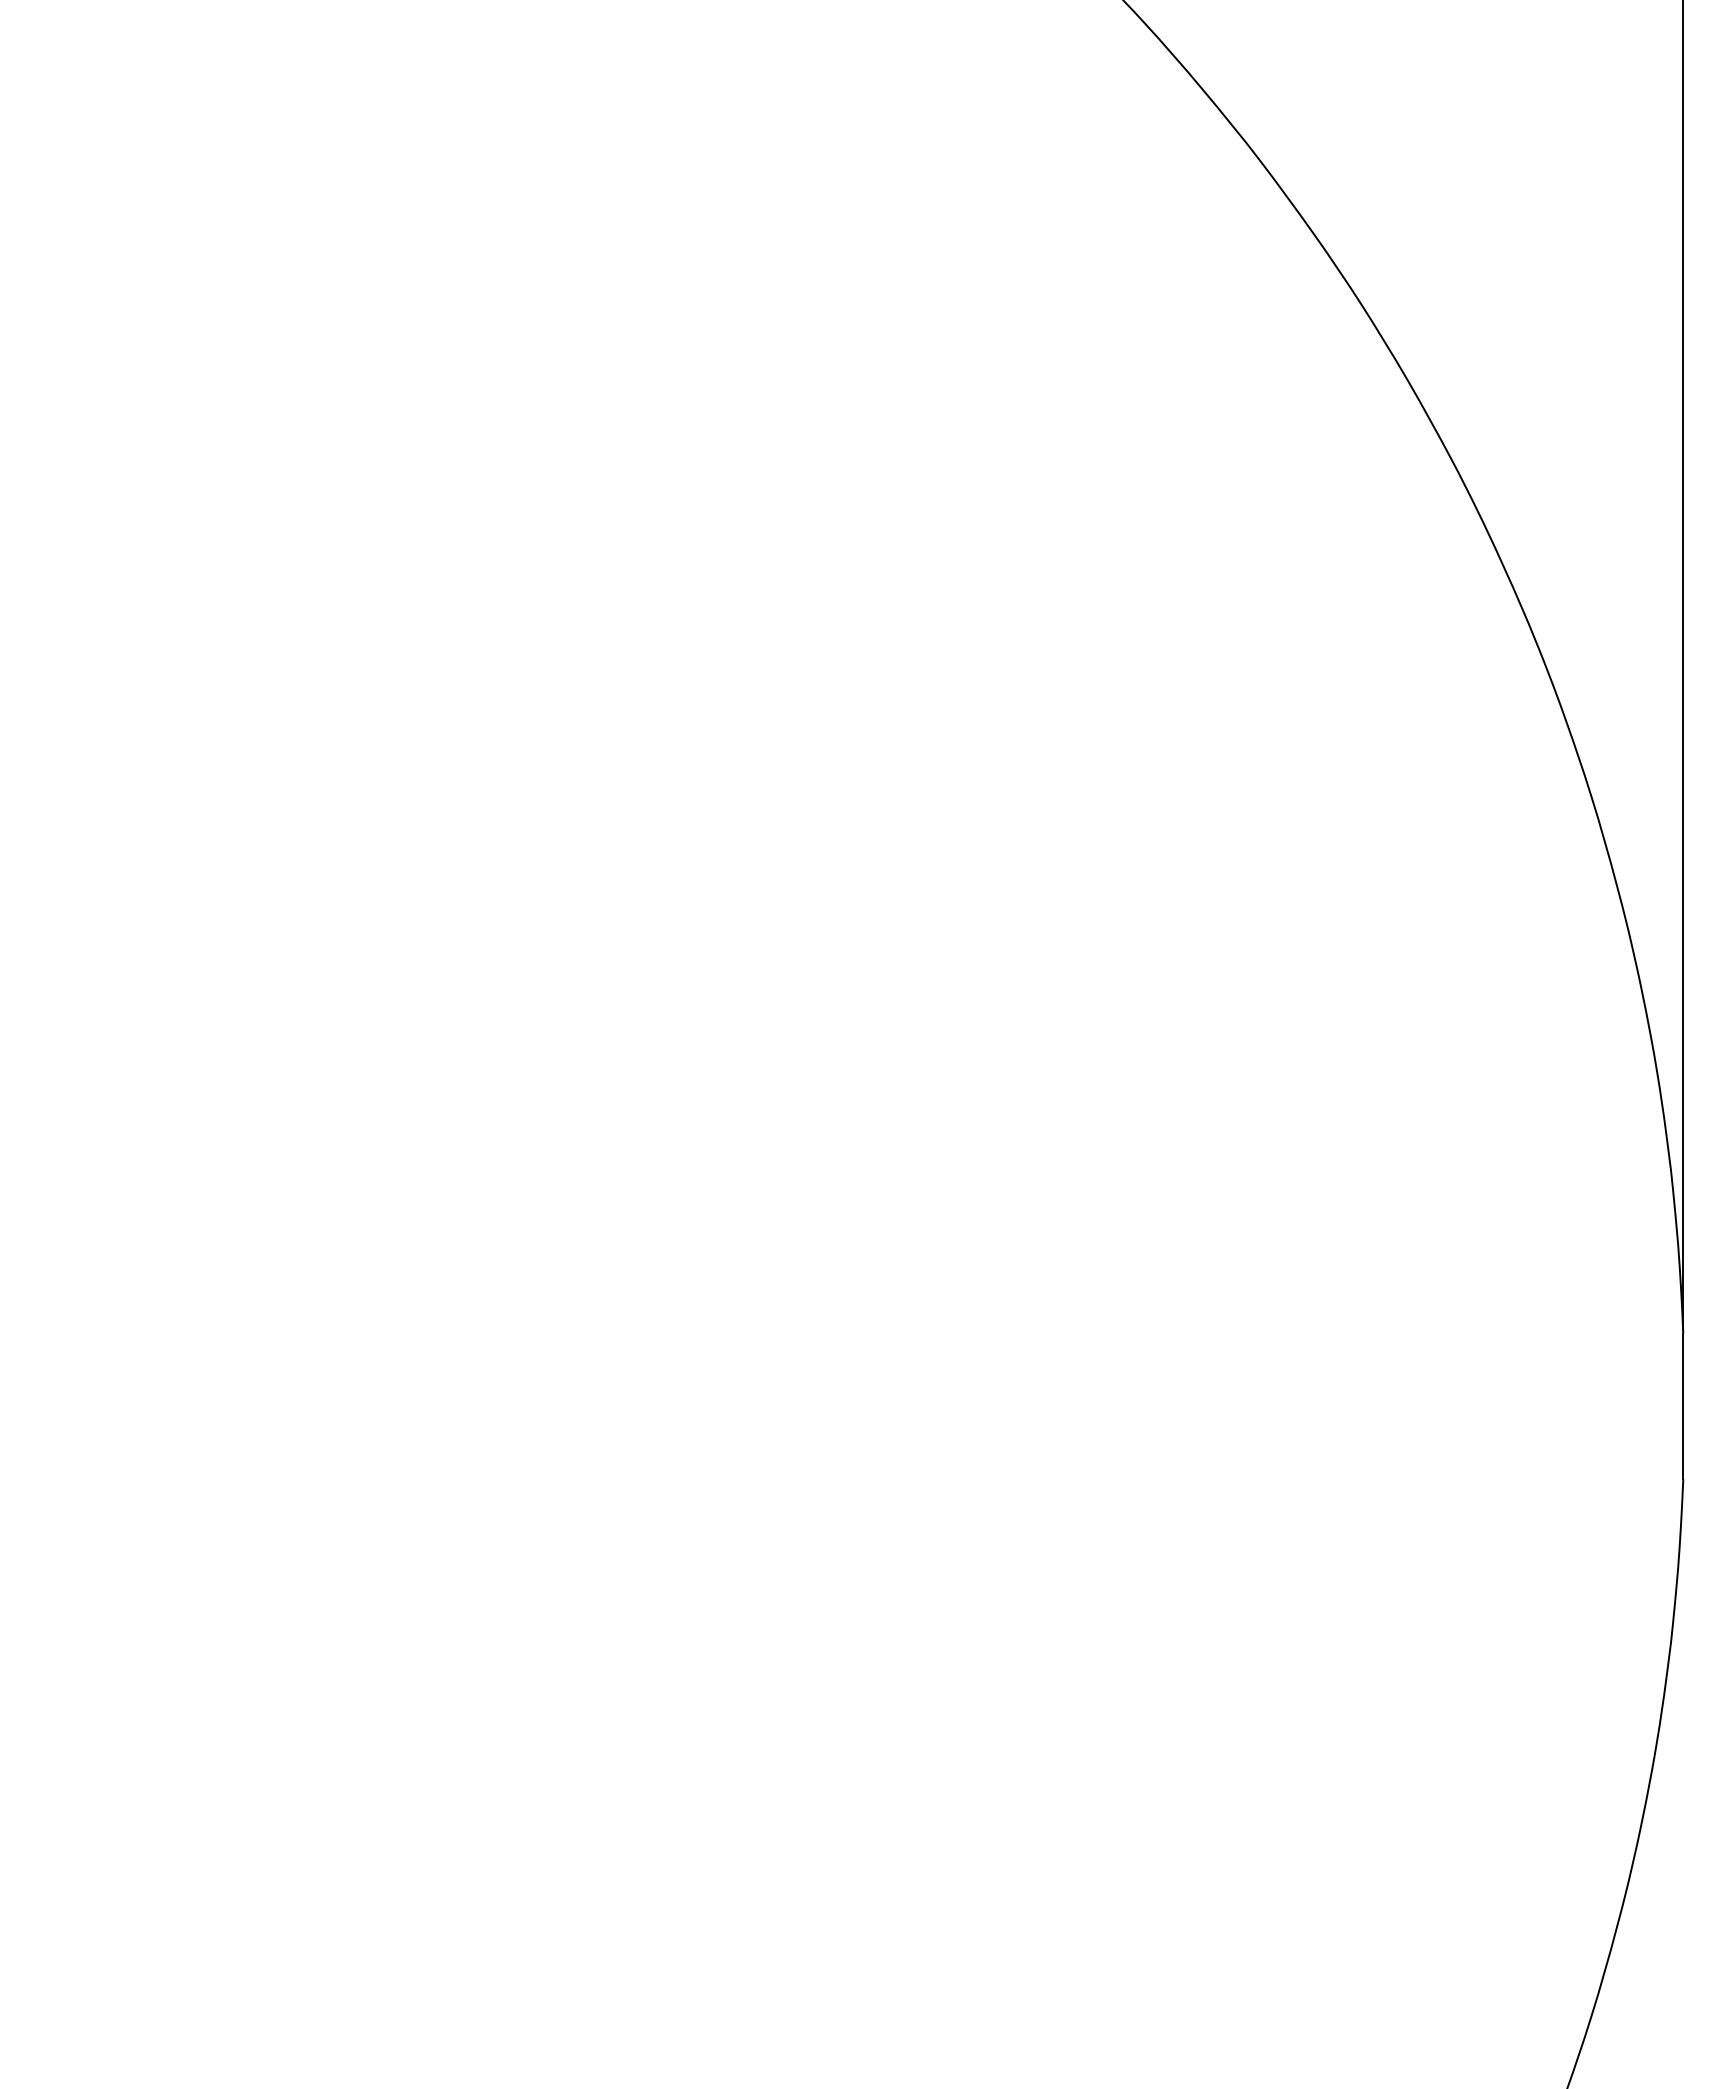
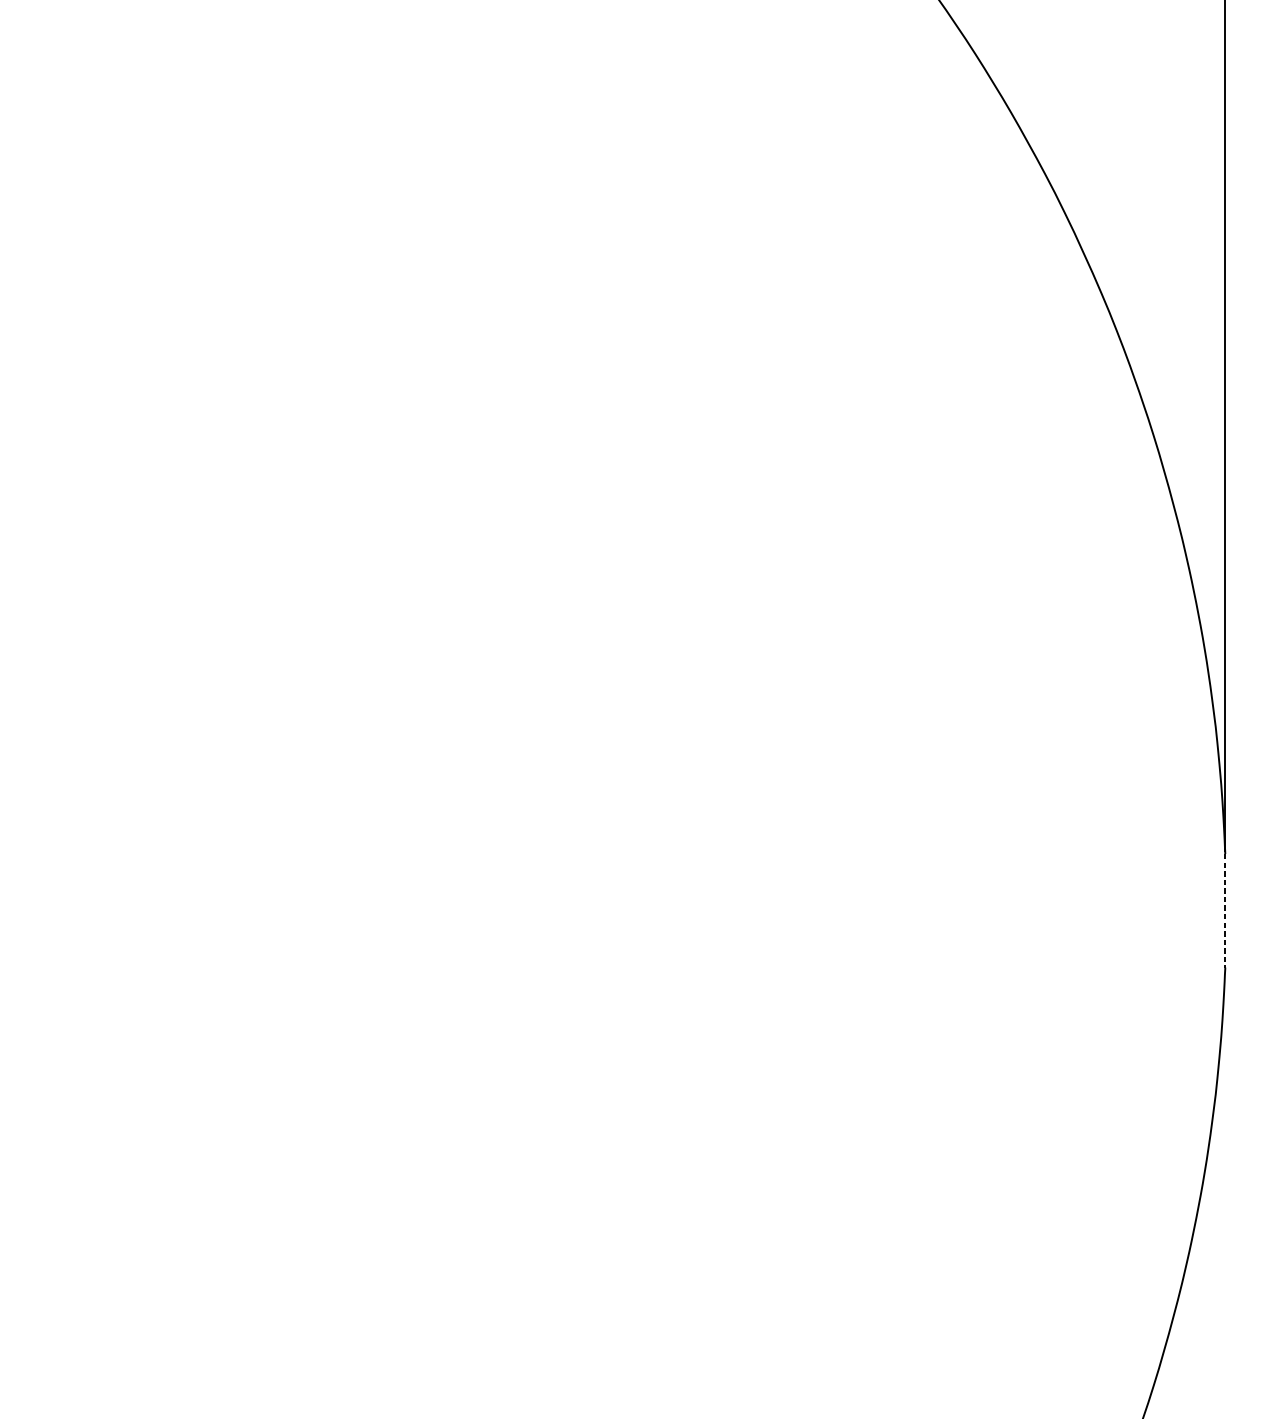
line: (1683, 1406) -> (1225, 910), solid -> dashed

